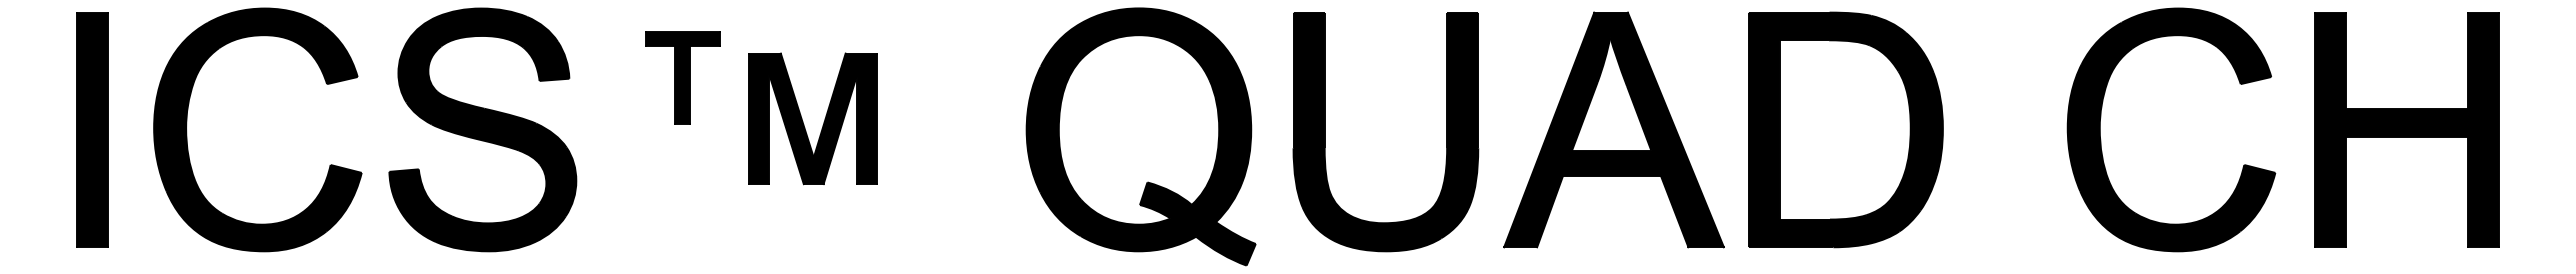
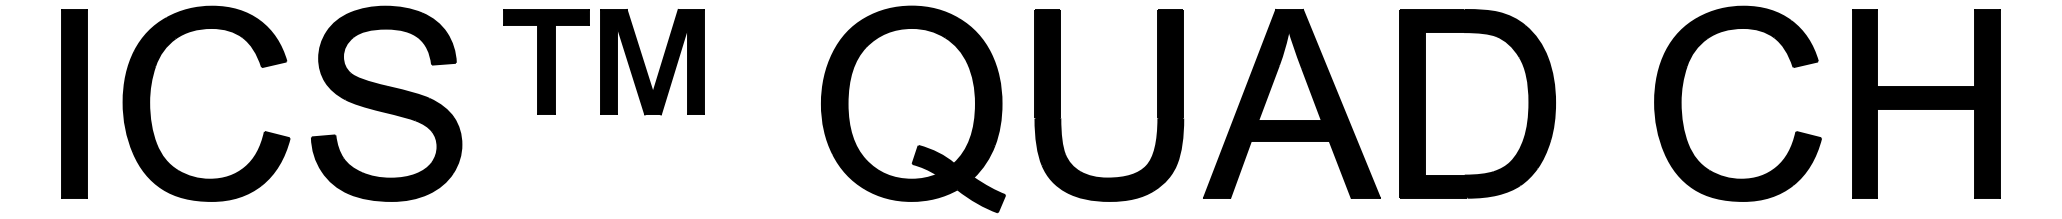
part: (682, 77) -> (546, 61), size x1.43
part: (803, 121) -> (644, 64), moved

